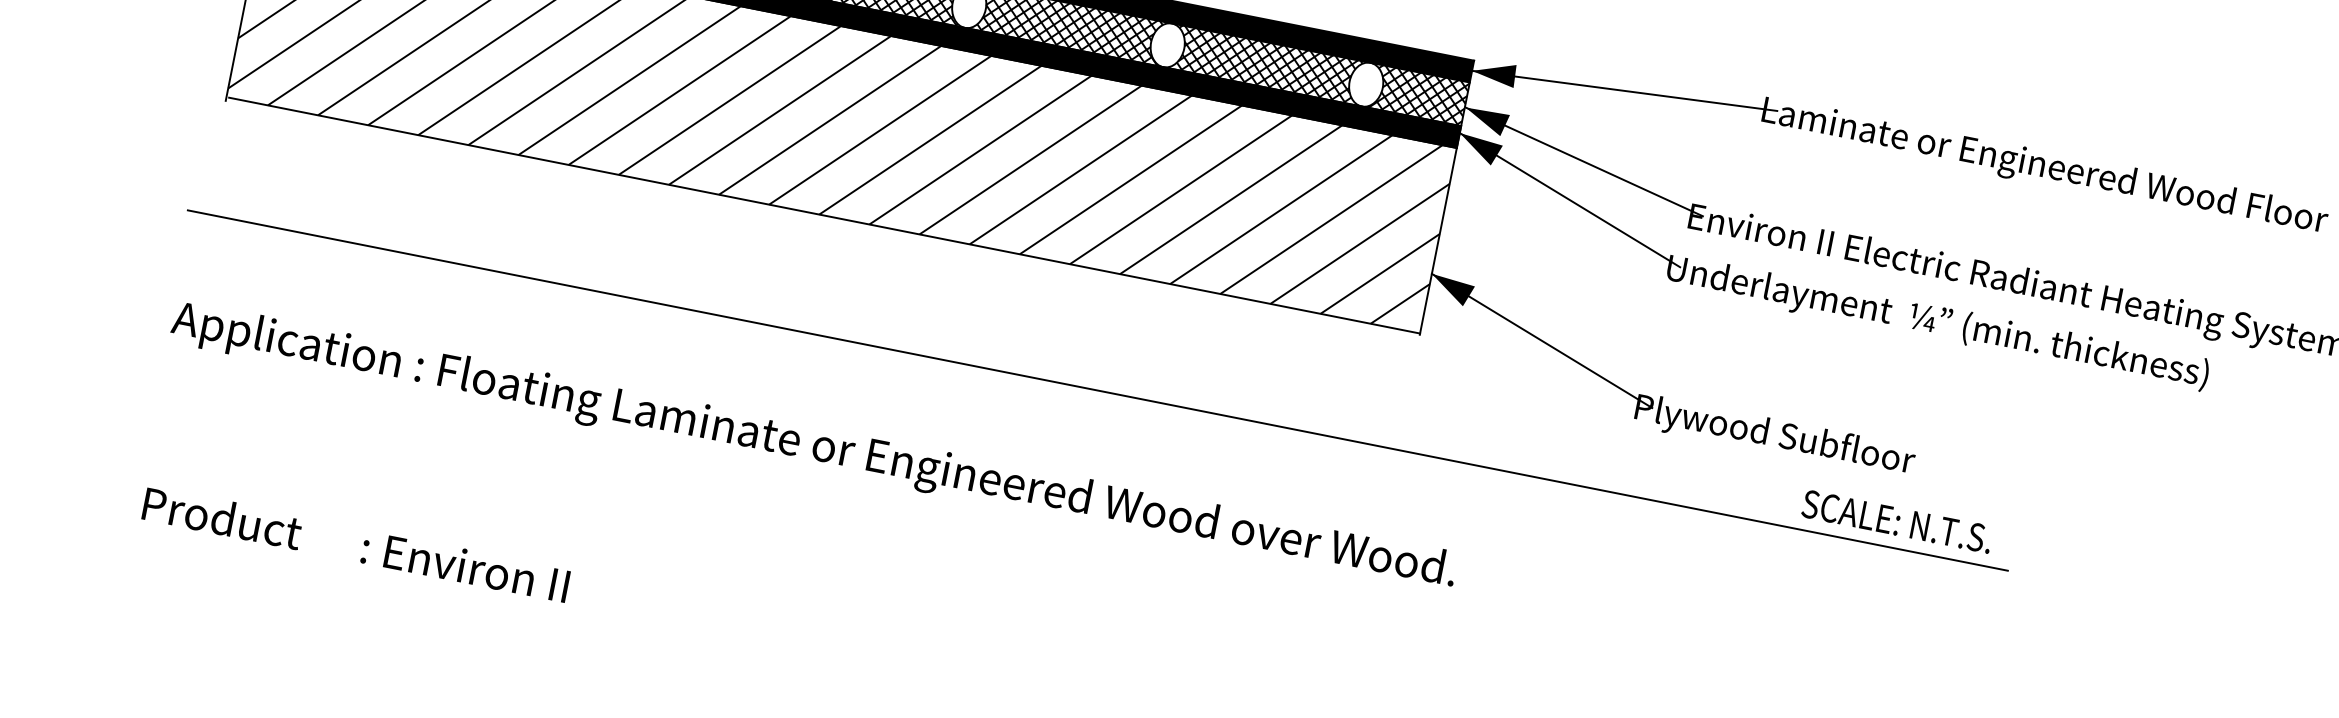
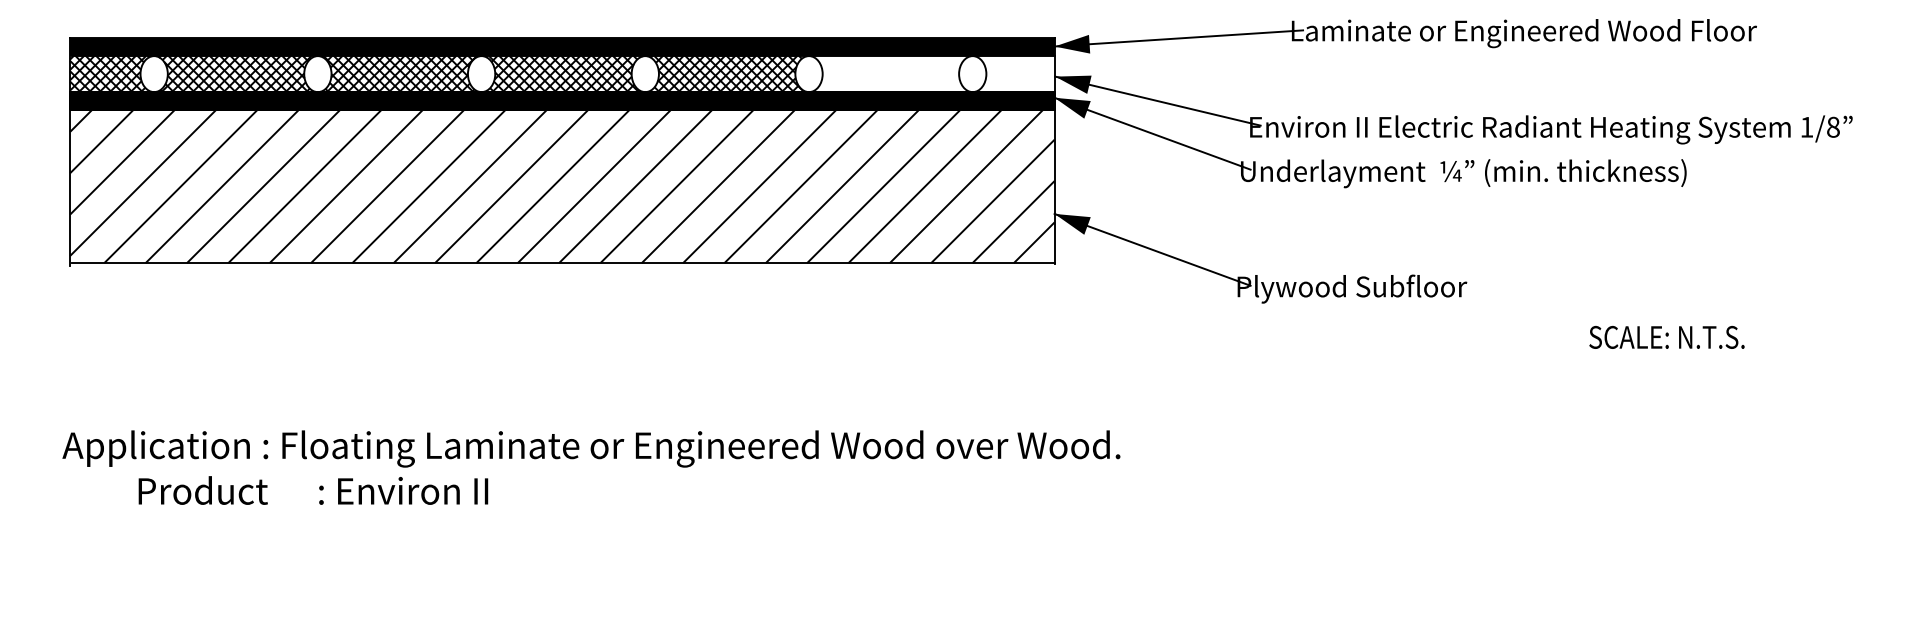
hatch: (1265, 65) -> (889, 74), removed
hatch: (1415, 94) -> (1013, 74), removed
line: (1097, 391) -> (807, 359), removed
text: (1897, 520) -> (1666, 336), moved
text: (356, 544) -> (313, 490), moved

